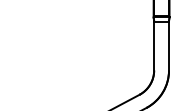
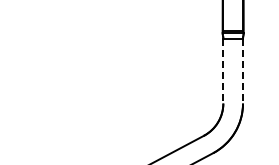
line: (154, 46) -> (223, 71), solid -> dashed
line: (169, 46) -> (243, 71), solid -> dashed

